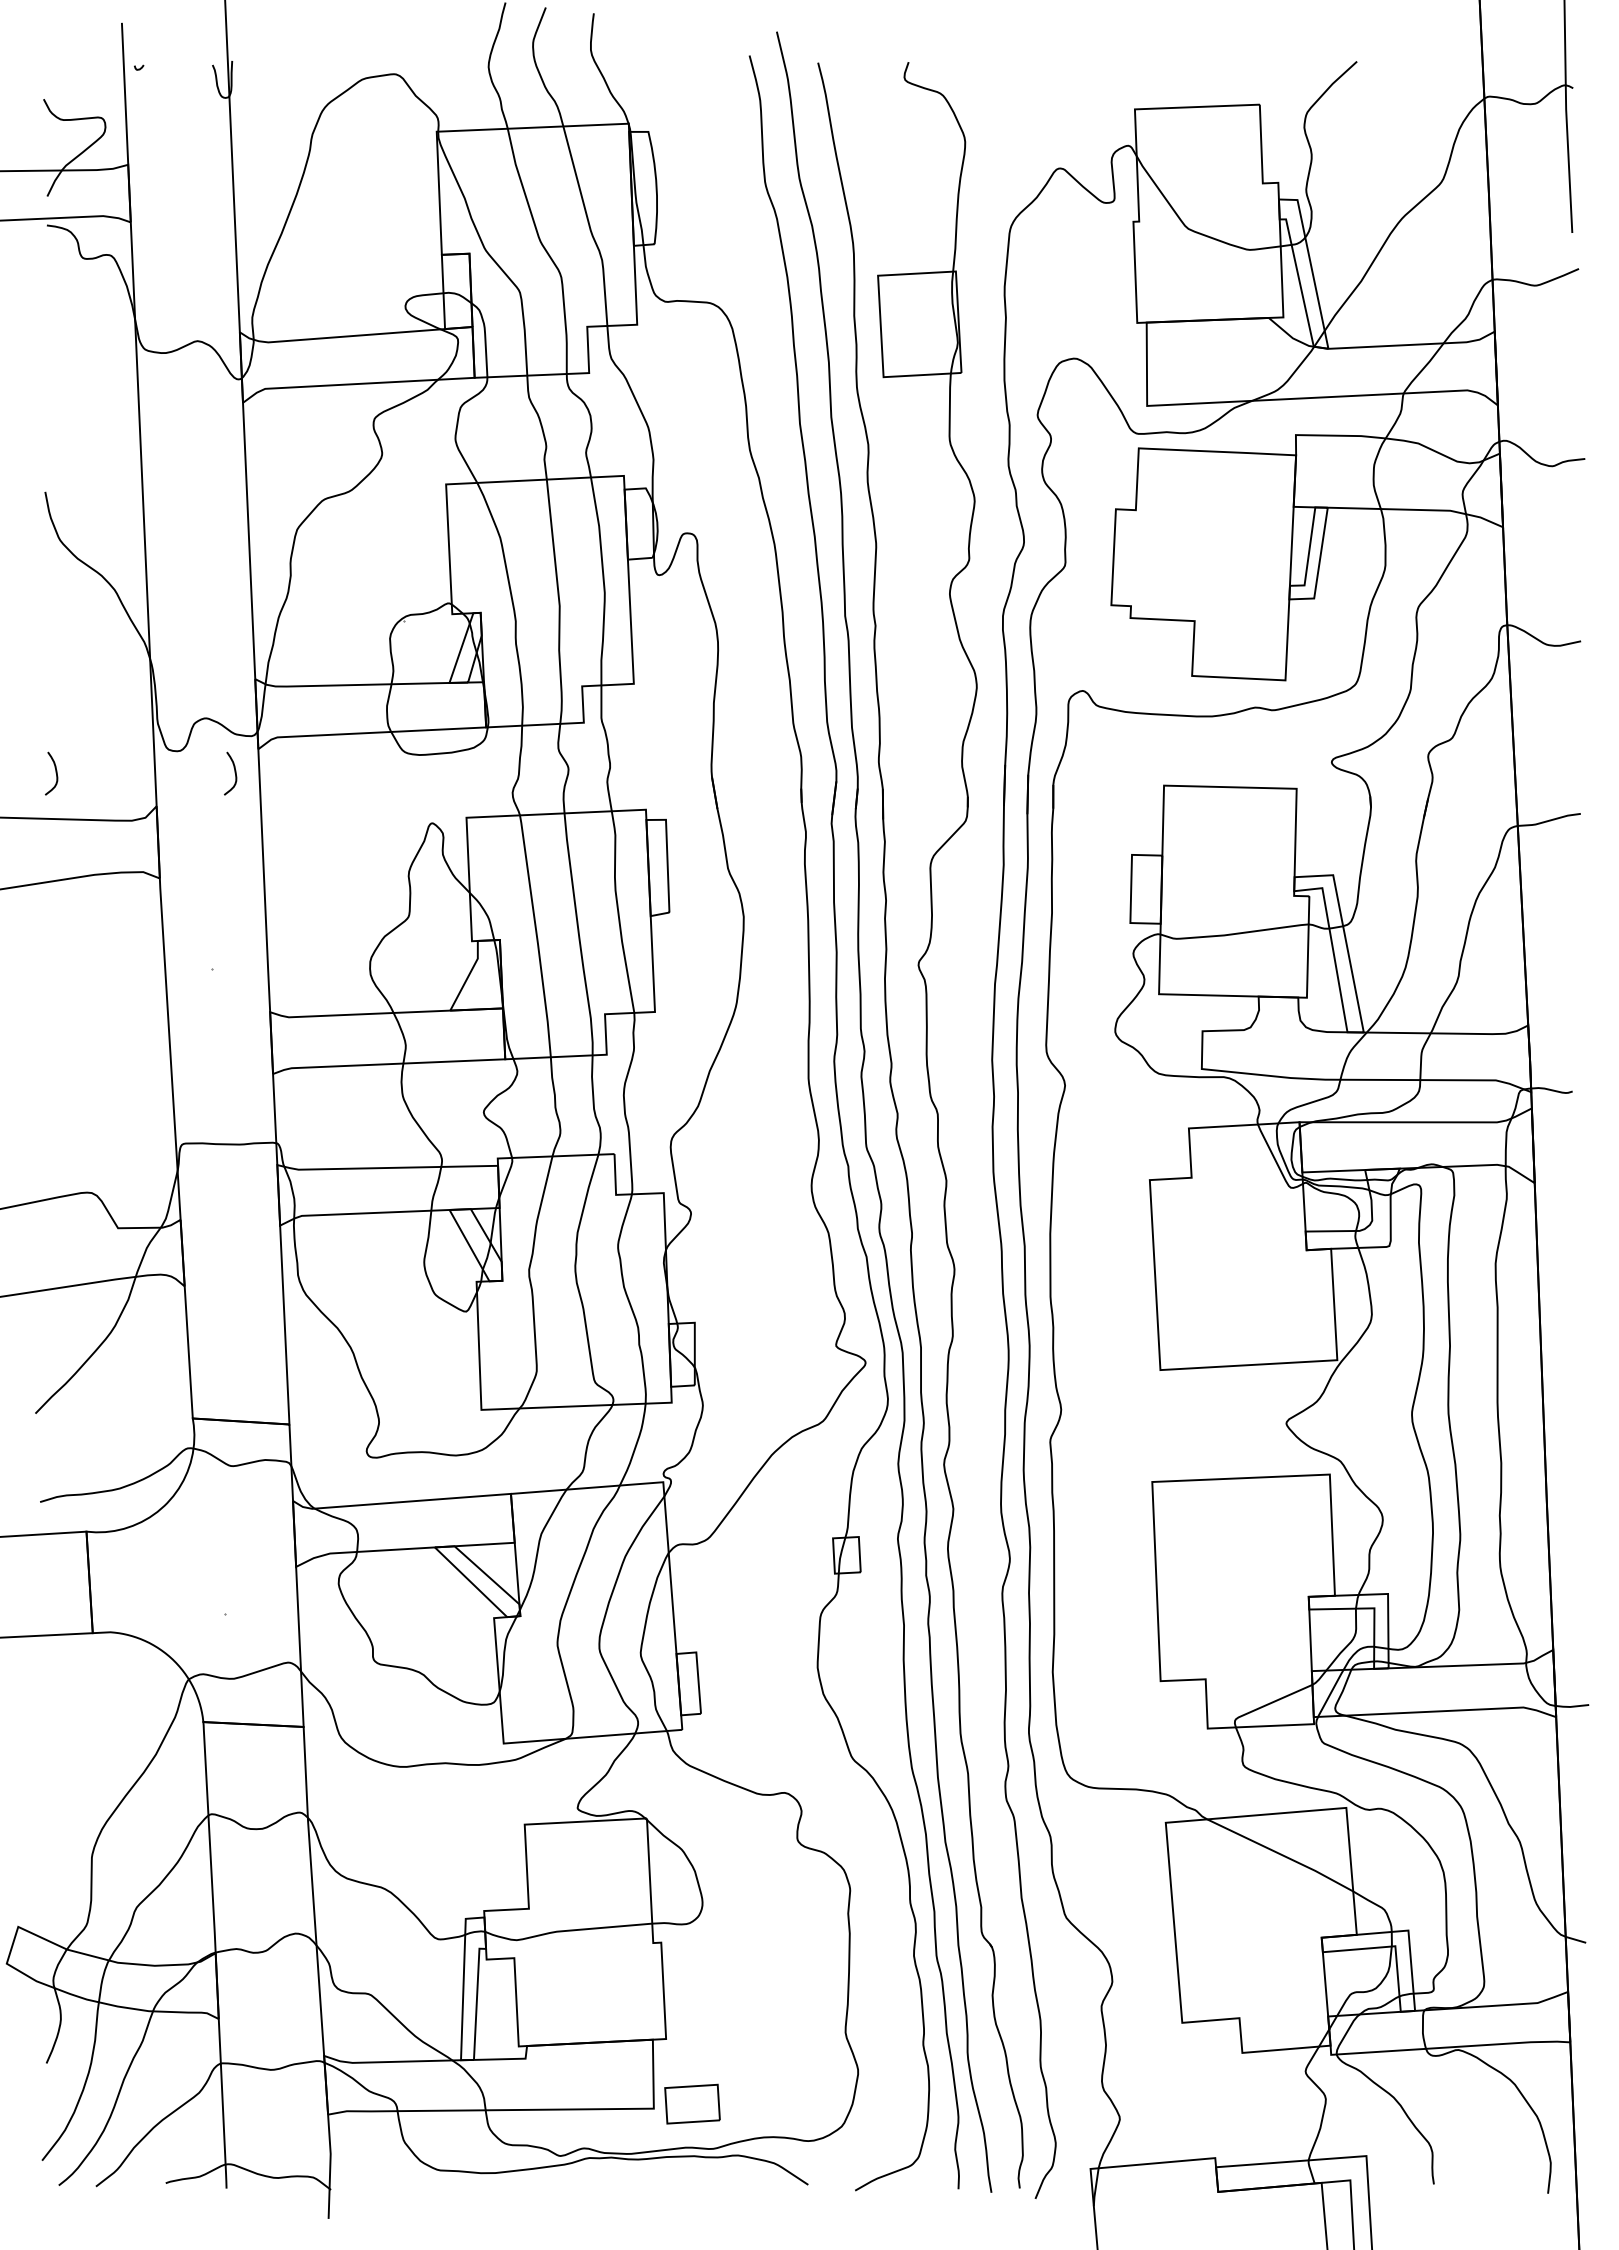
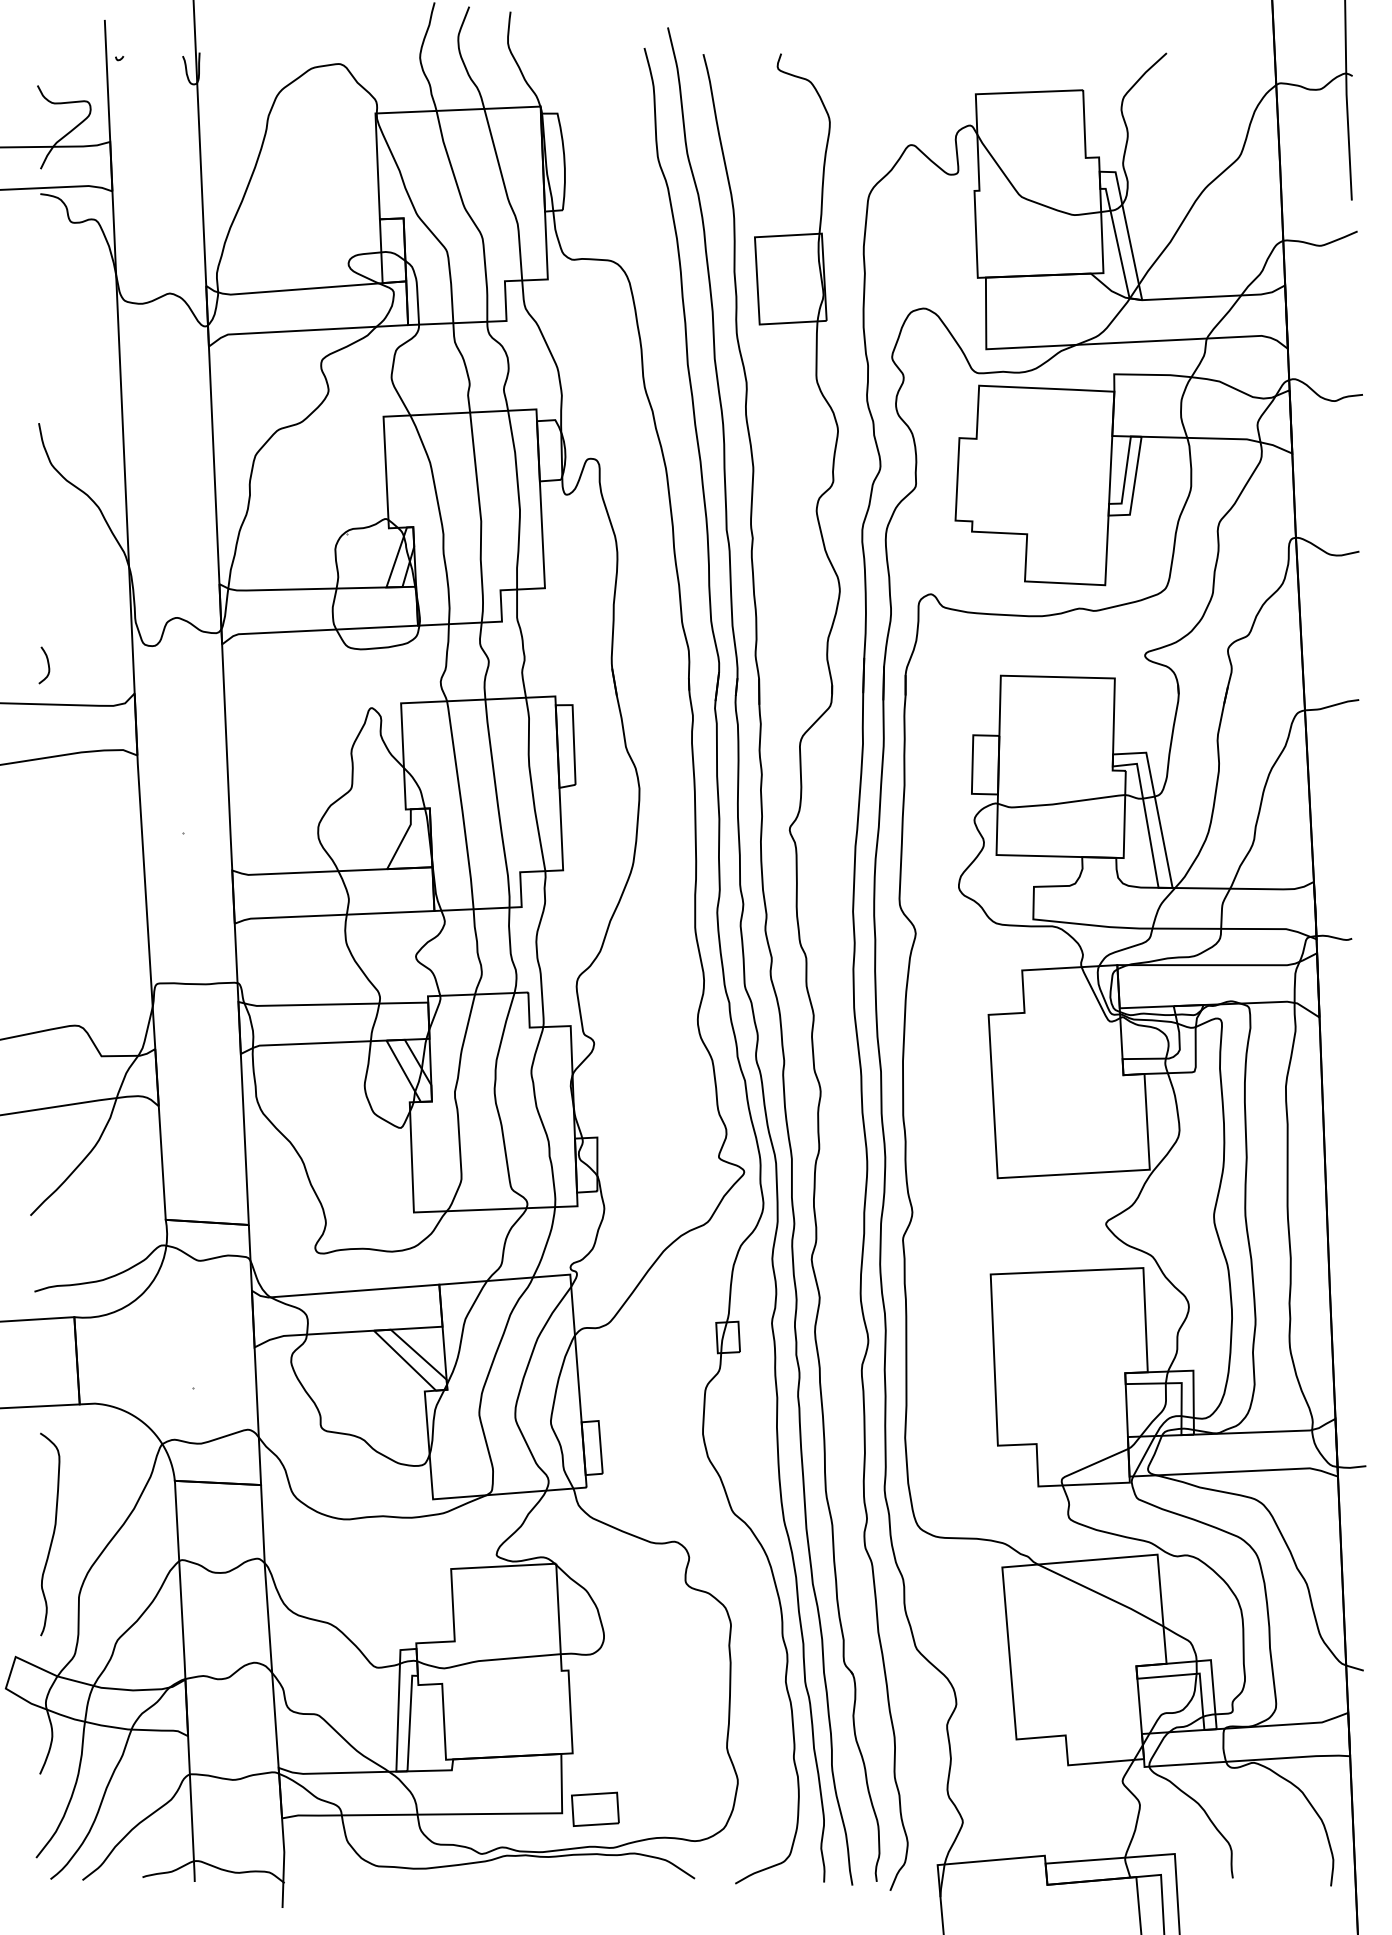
curve: (234, 773) -> (201, 665), removed
curve: (60, 1786) -> (52, 1536), added

